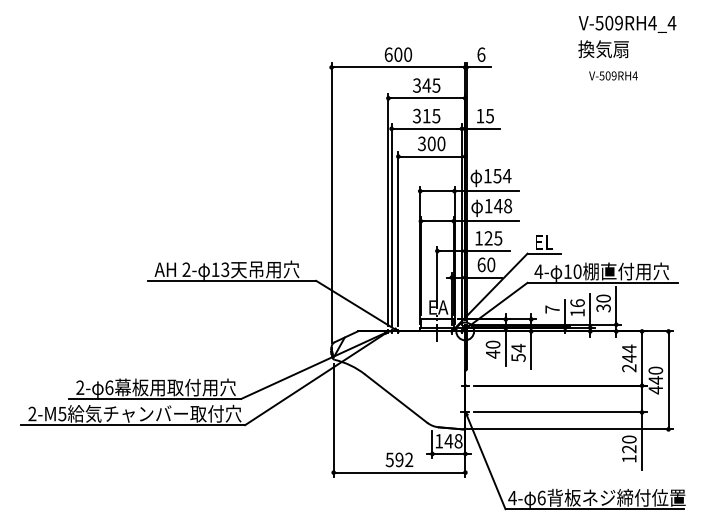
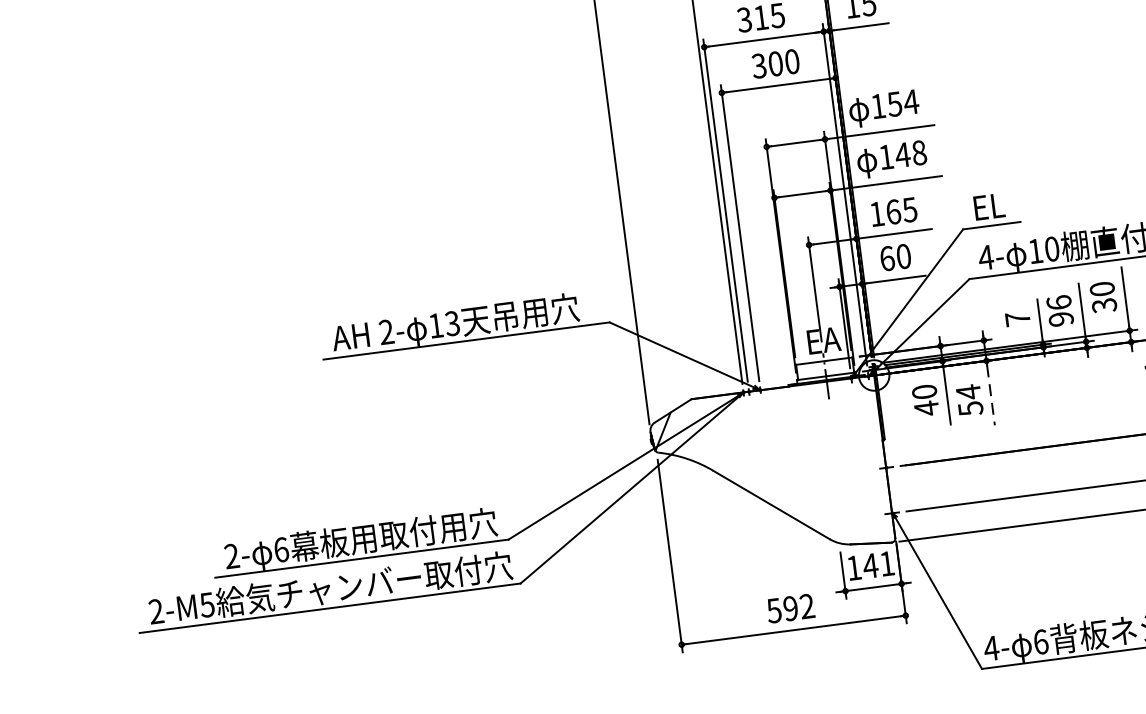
text: (488, 238) -> (893, 212), 125 -> 165
text: (577, 312) -> (1061, 318), 16 -> 96
line: (531, 351) -> (991, 395), solid -> dashed
text: (458, 441) -> (887, 564), 148 -> 141

